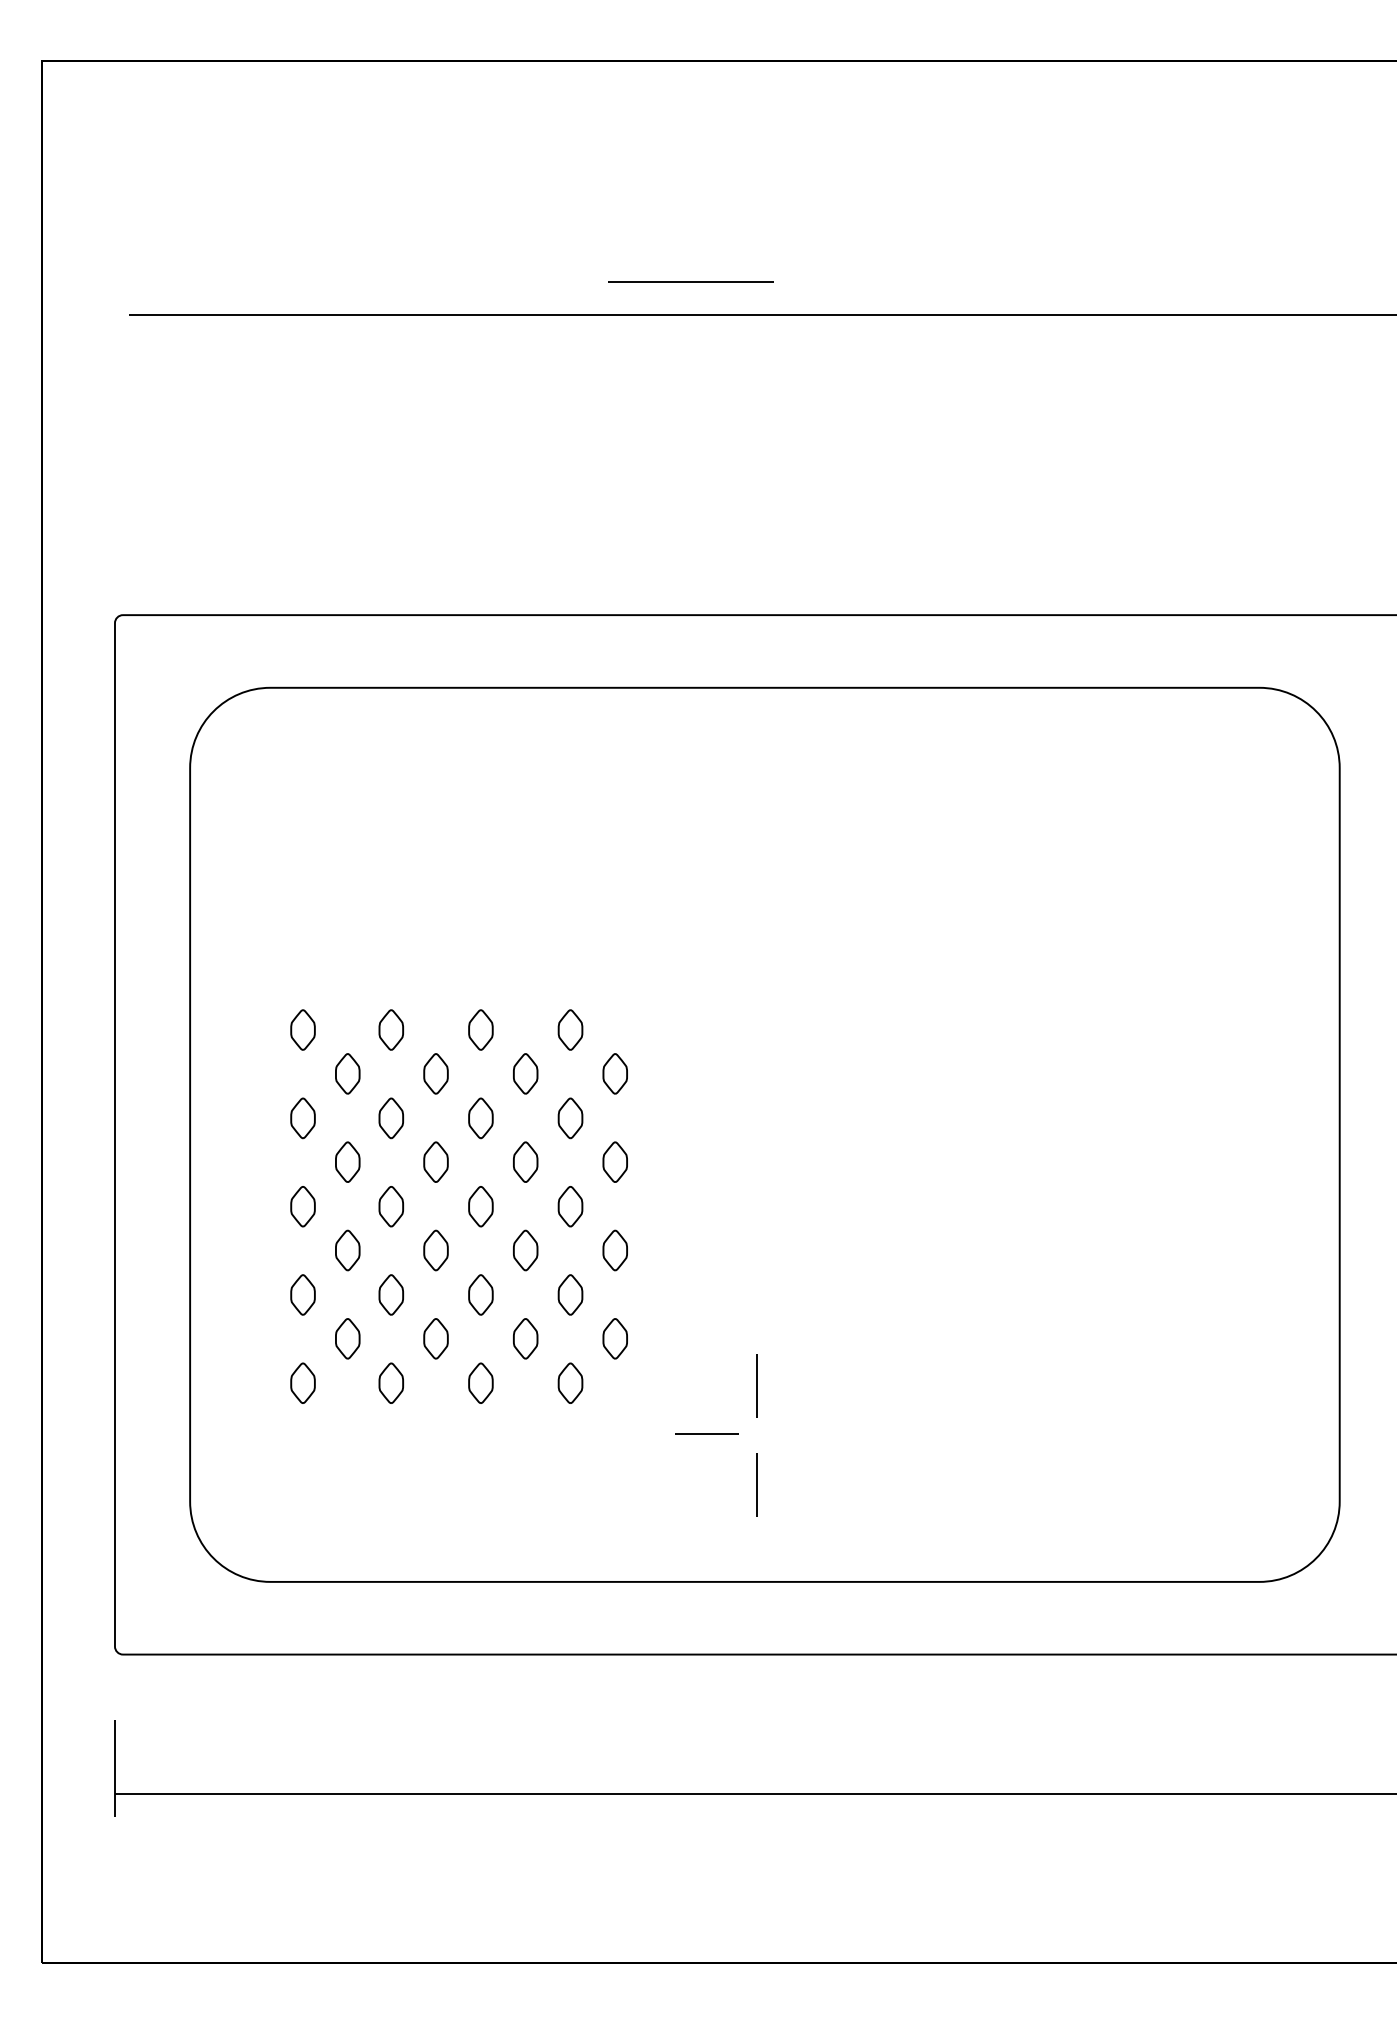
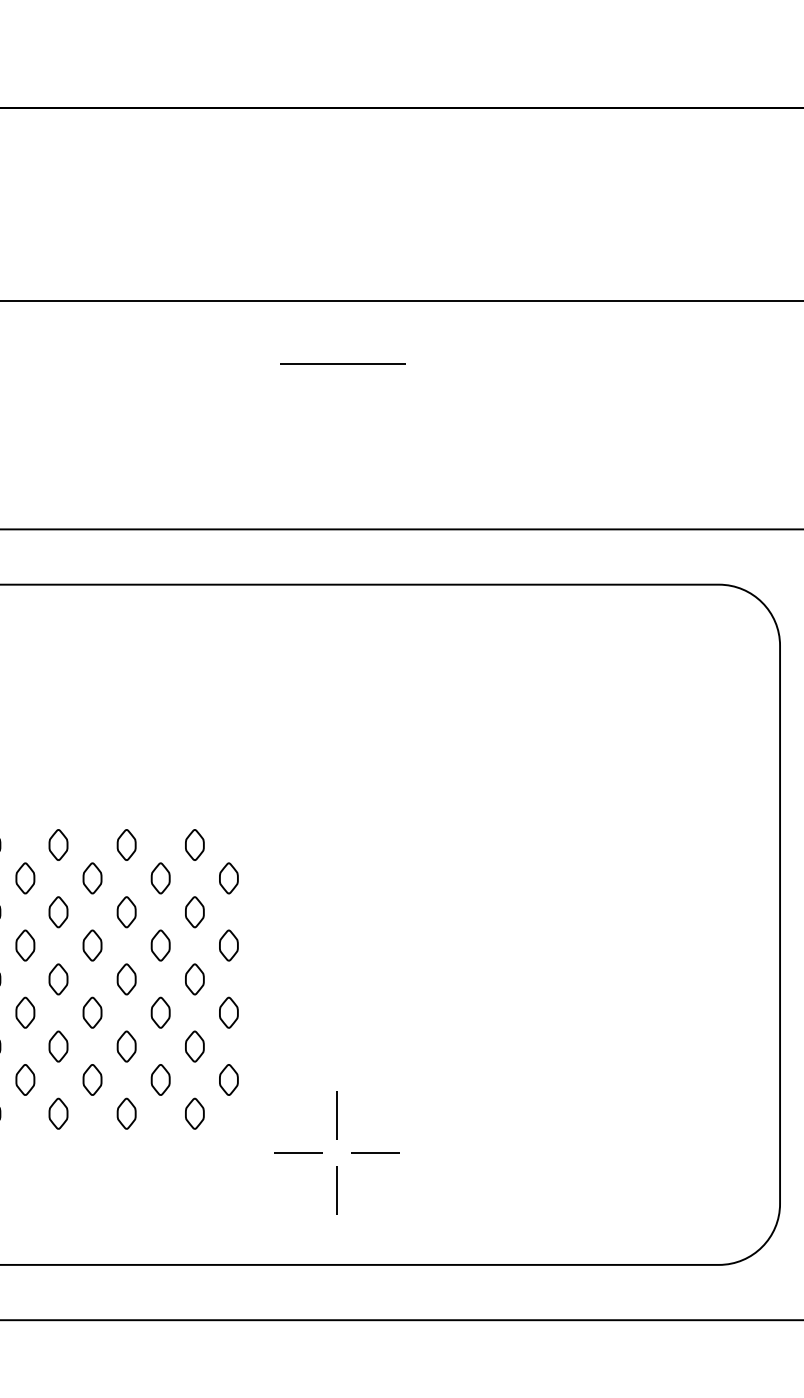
line: (690, 281) -> (342, 363), moved
line: (807, 1433) -> (375, 1152), added

